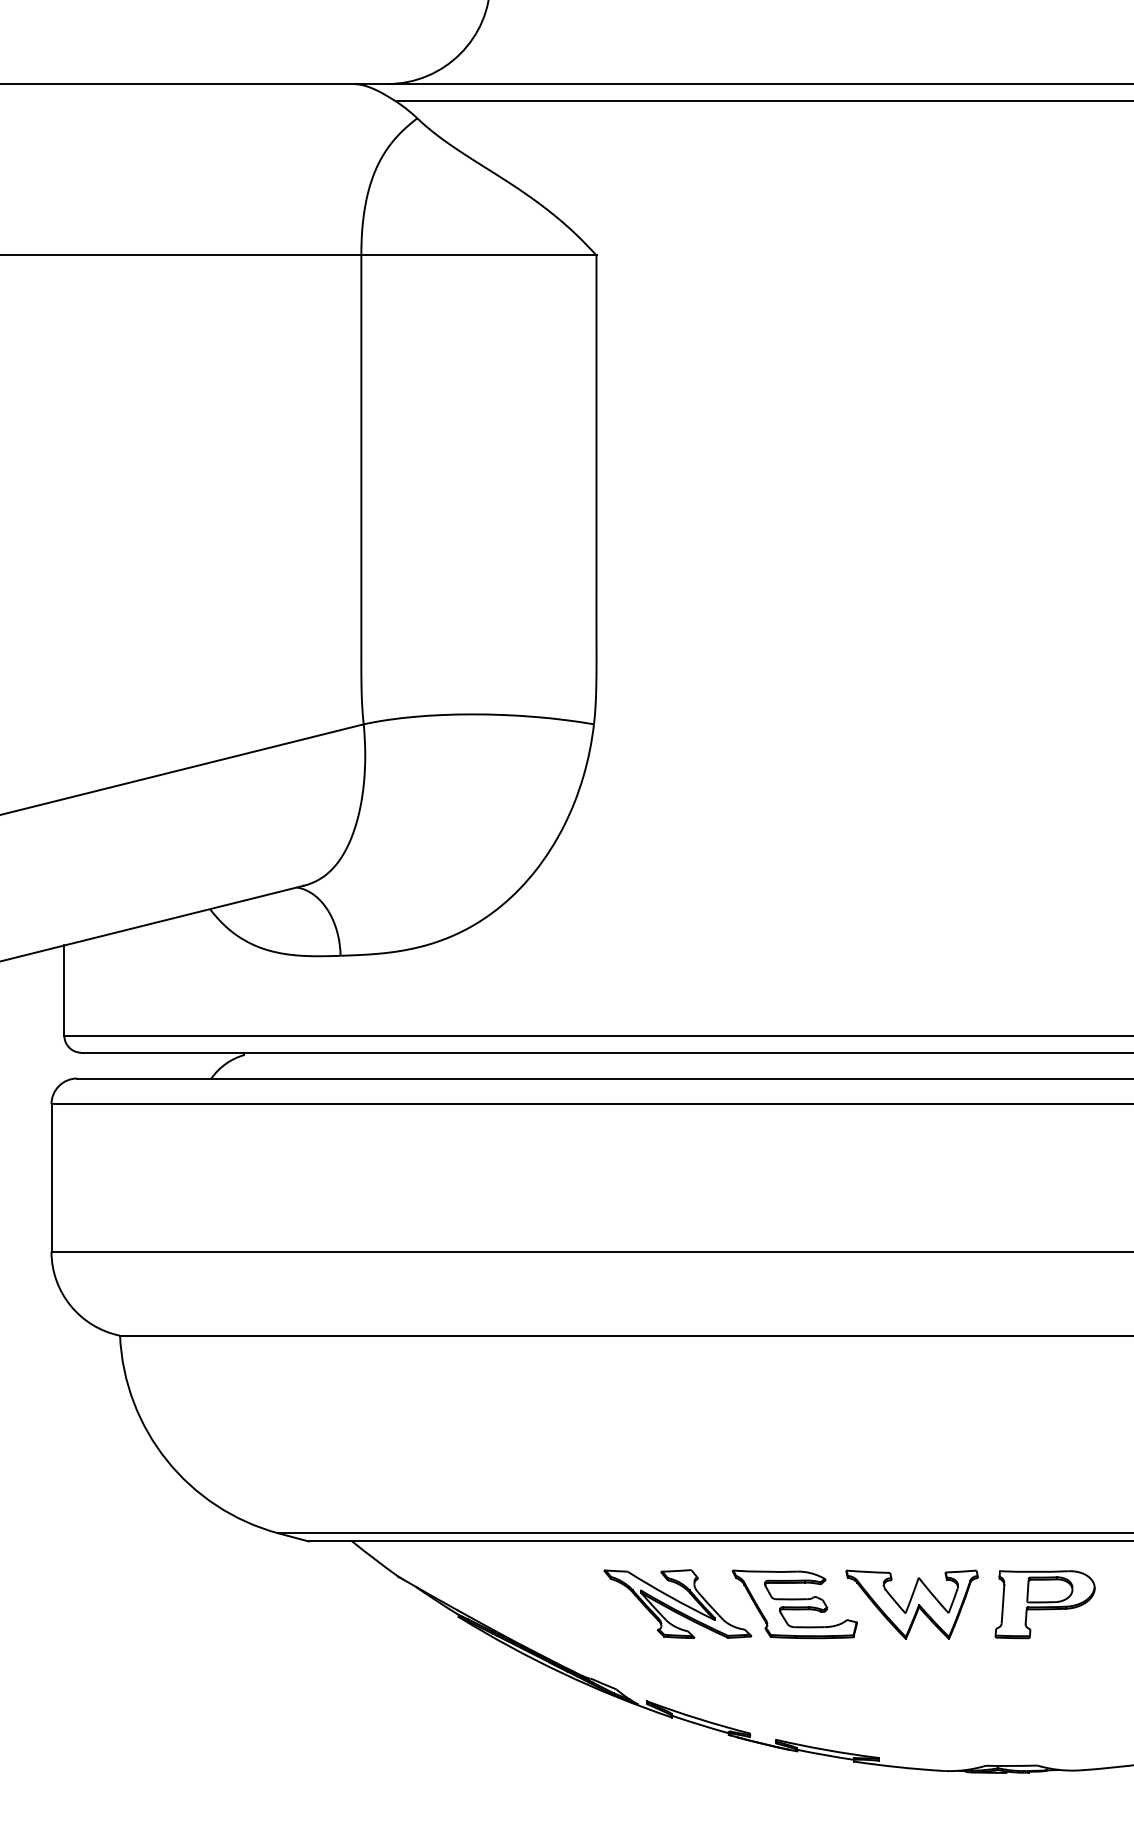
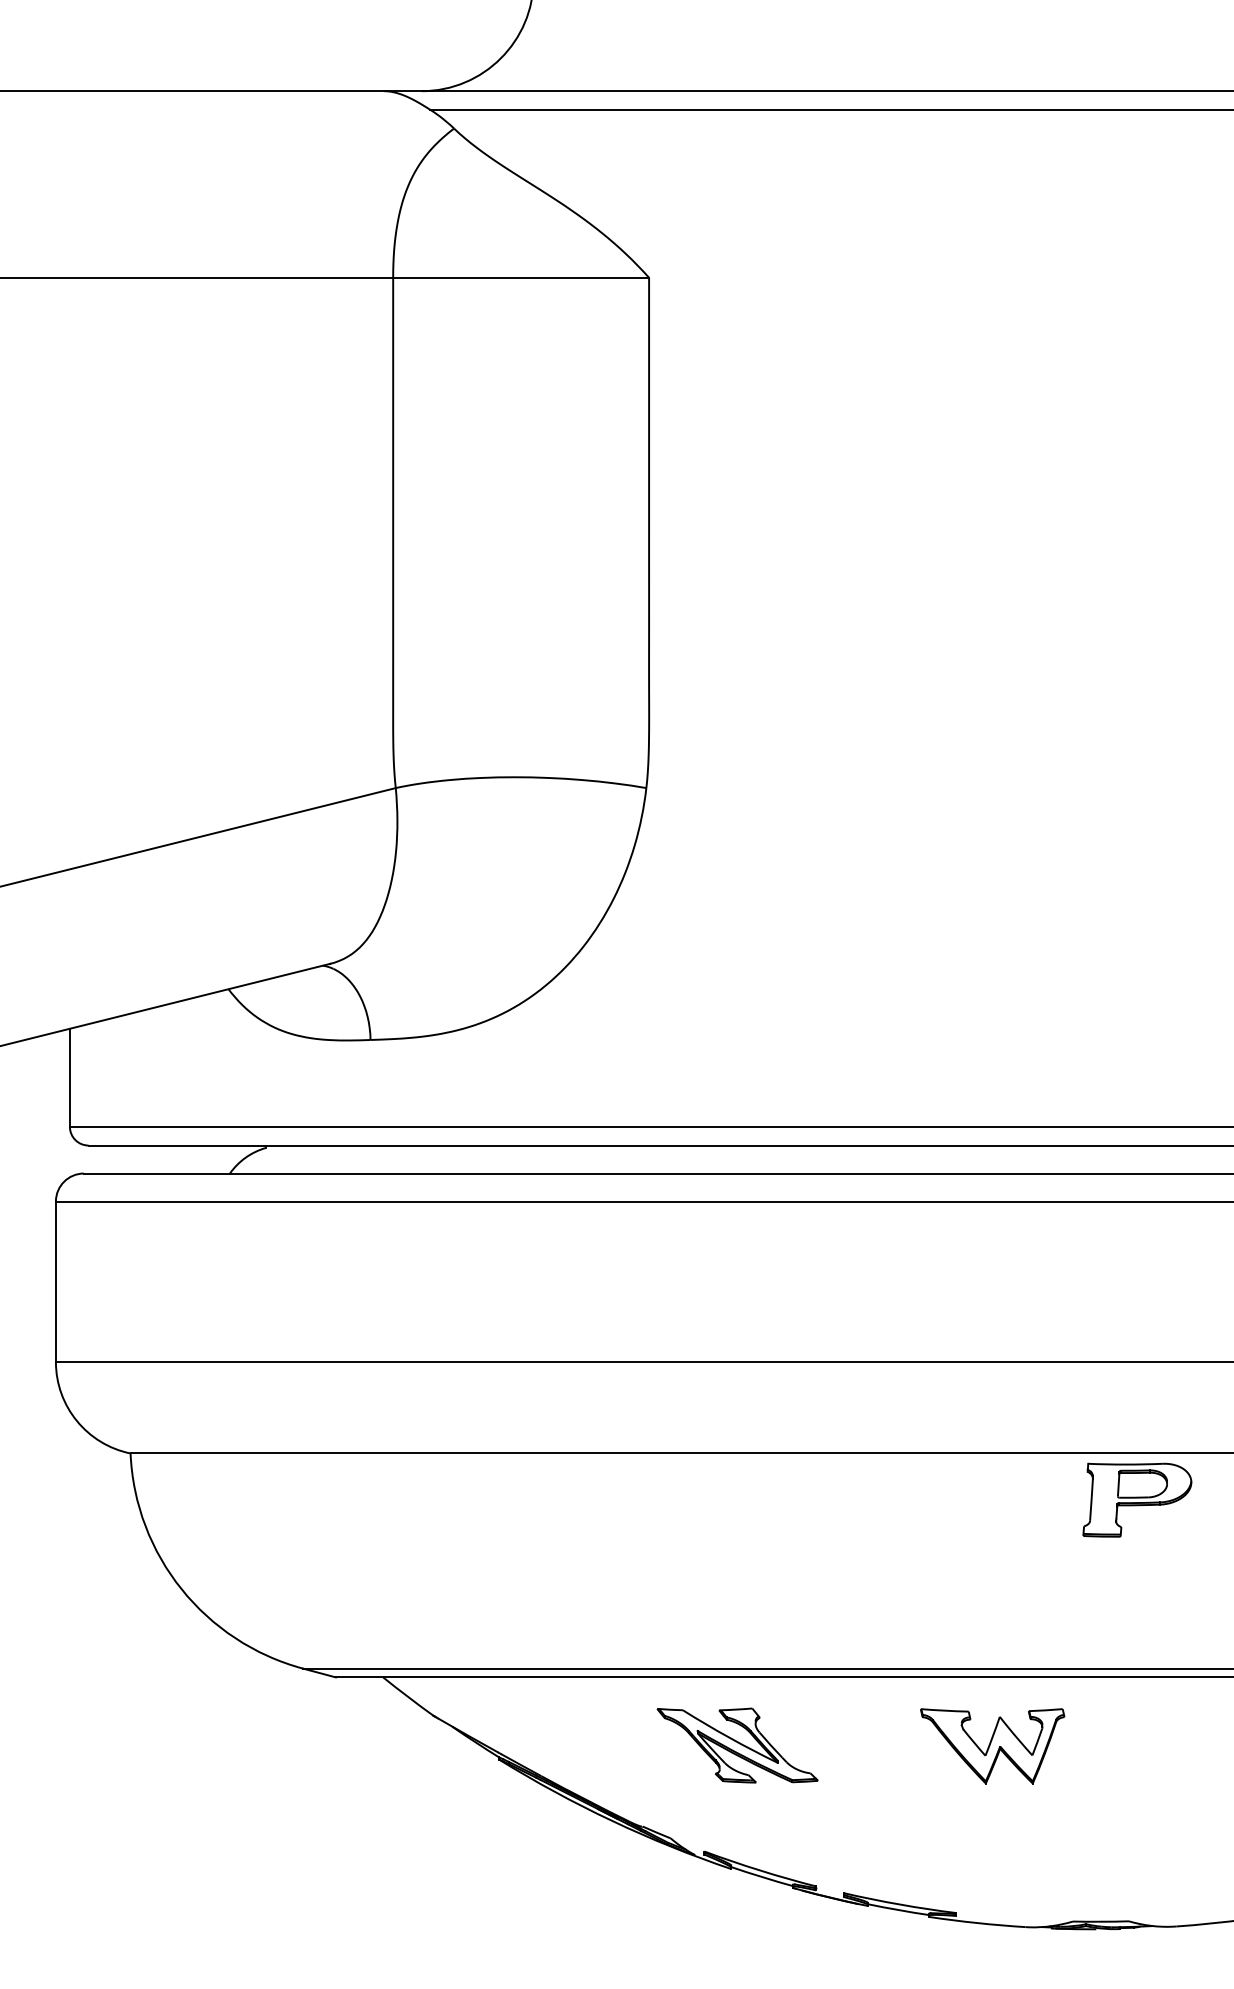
part: (794, 1604) -> (864, 1745), removed
part: (1045, 1604) -> (1137, 1499), moved

